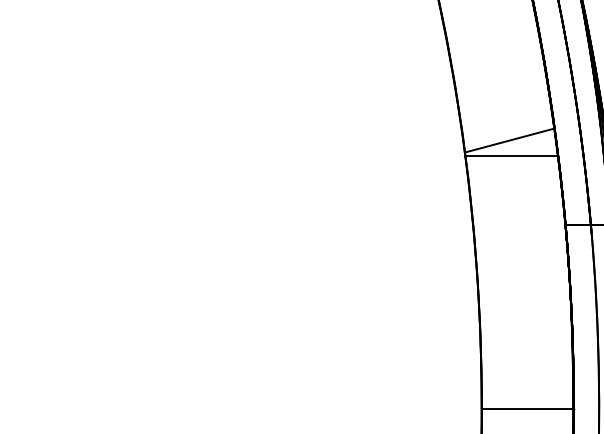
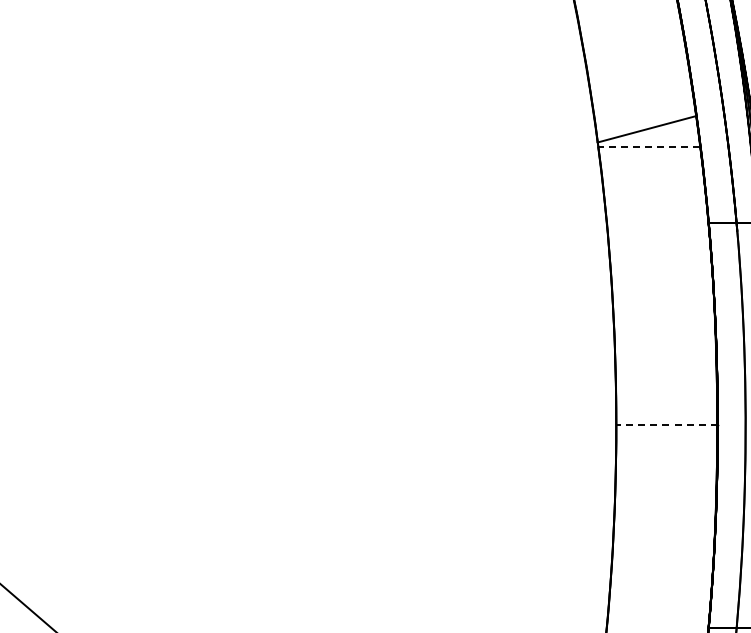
line: (510, 156) -> (648, 146), solid -> dashed
line: (528, 409) -> (667, 425), solid -> dashed

